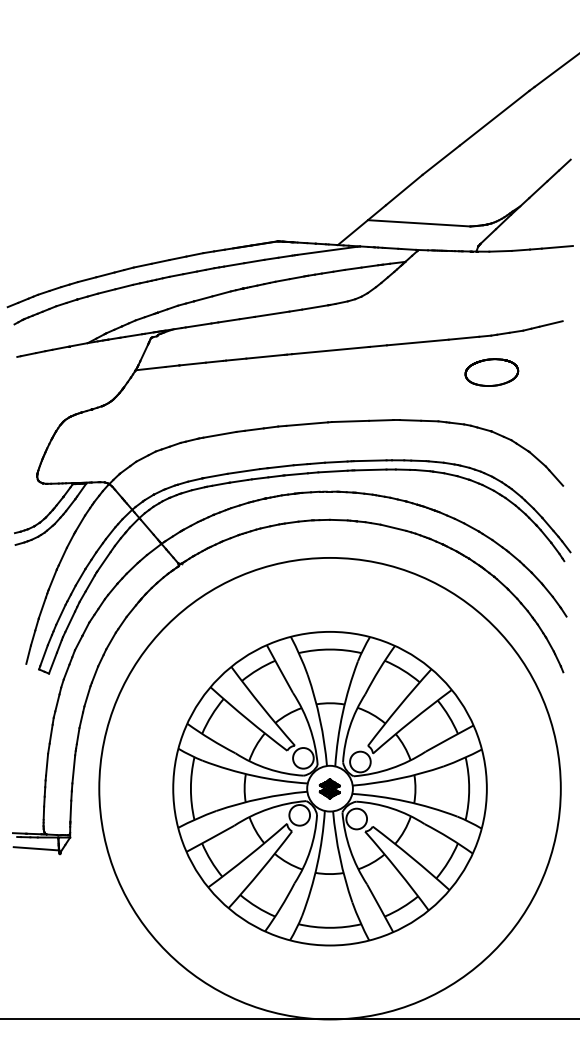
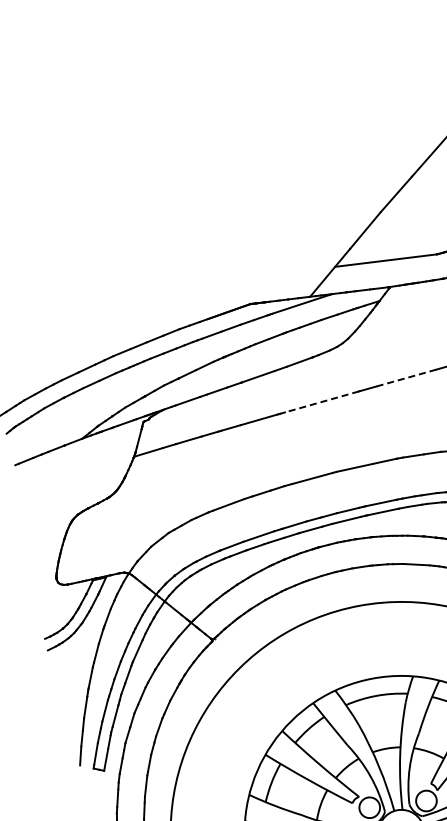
line: (417, 342) -> (406, 378), solid -> dashed
line: (330, 350) -> (322, 401), solid -> dashed

